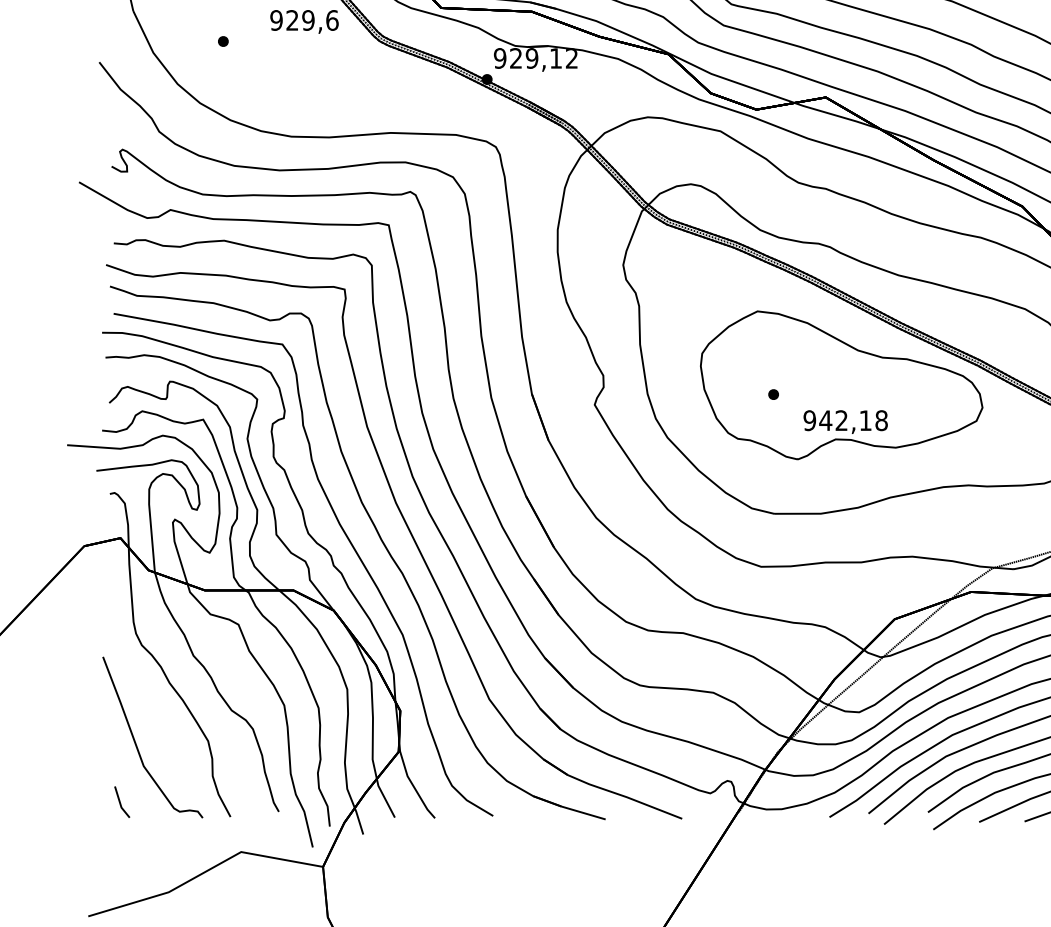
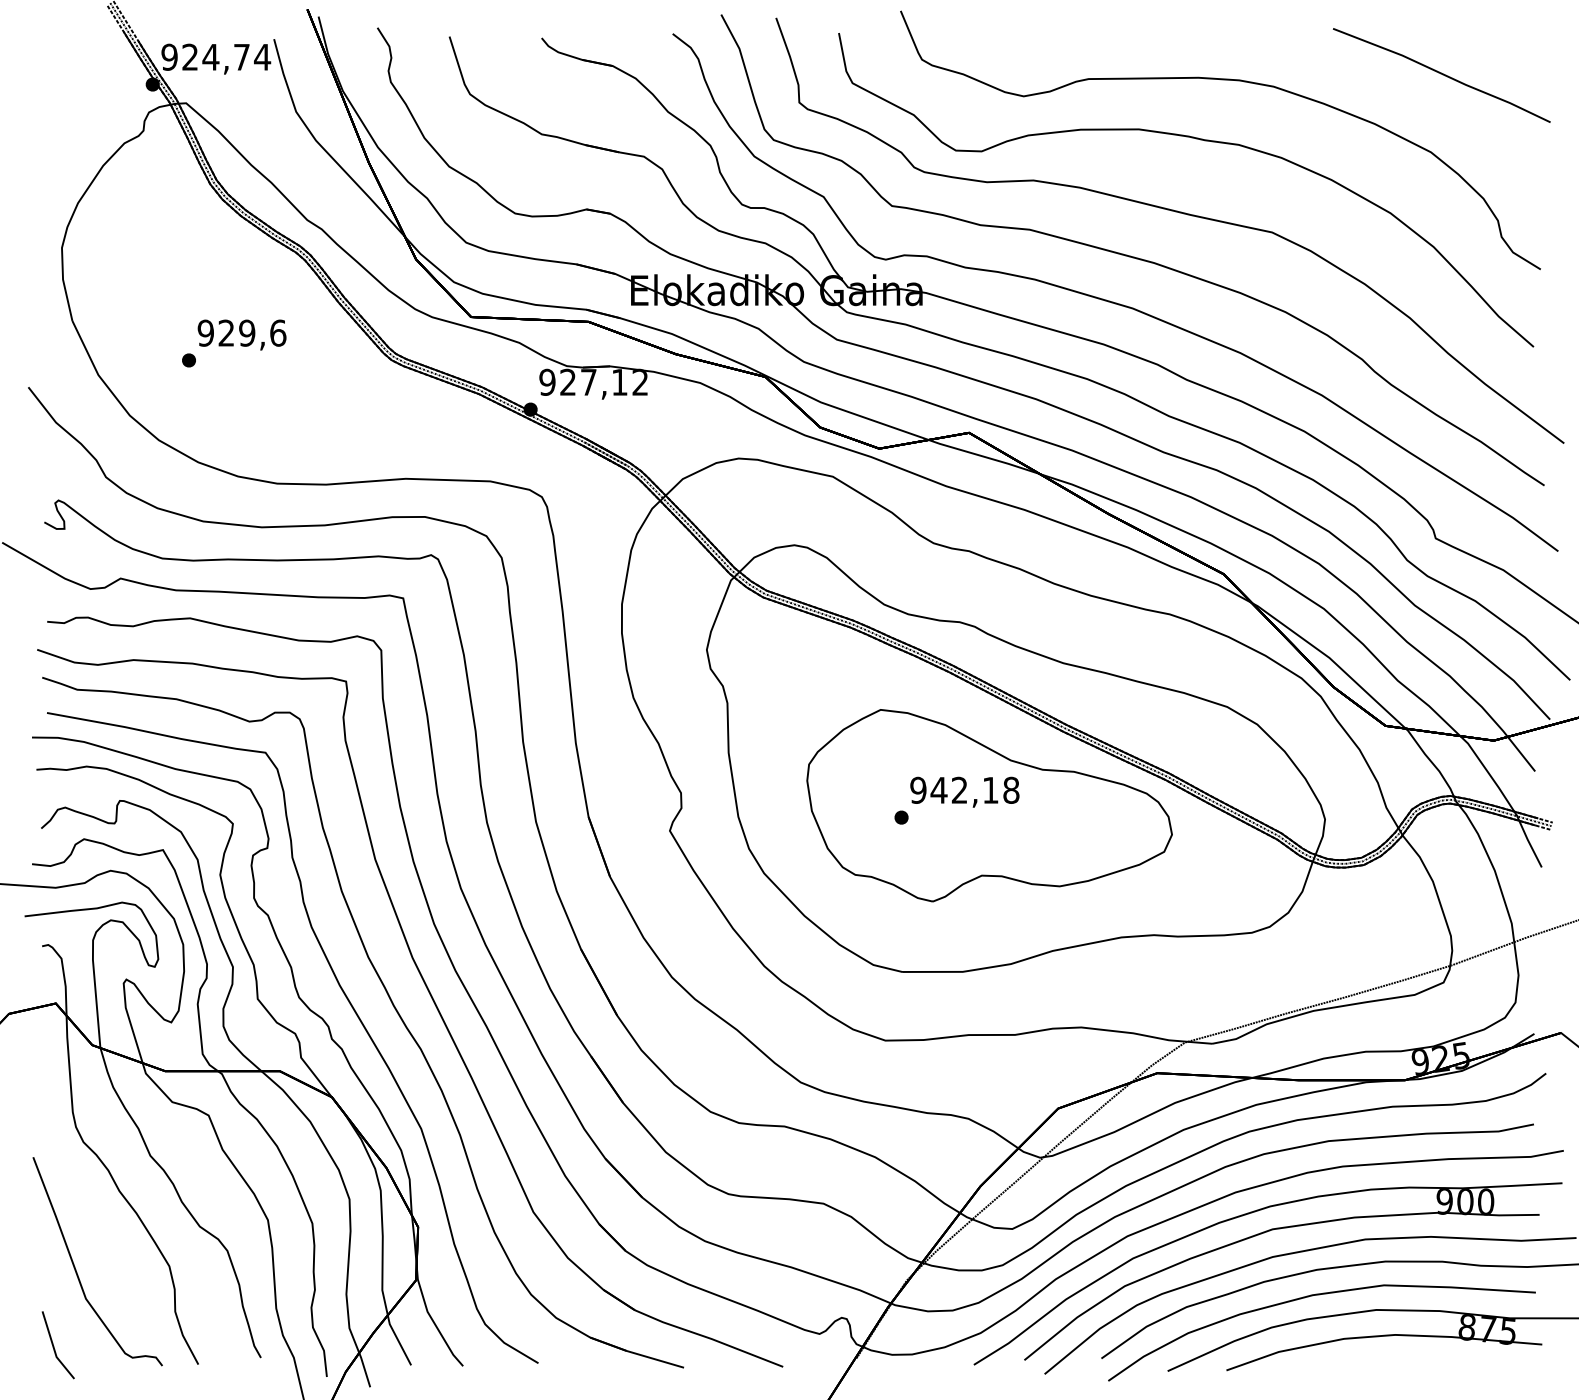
text: (304, 21) -> (241, 334), moved
text: (531, 57) -> (588, 381), 929,12 -> 927,12
text: (845, 421) -> (964, 791), moved
part: (121, 802) -> (57, 1345), size x1.67

